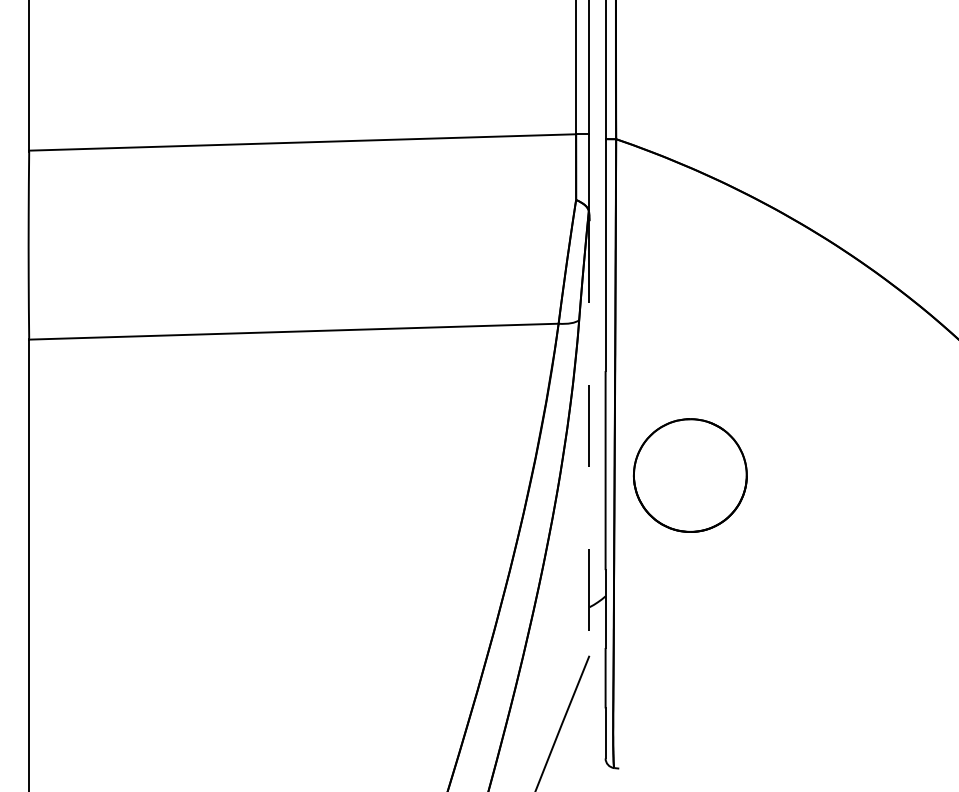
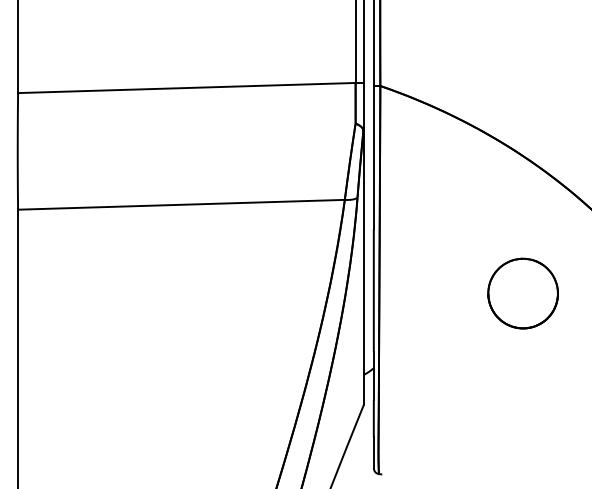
line: (588, 439) -> (363, 271), dashed -> solid
part: (689, 475) -> (522, 293), moved

